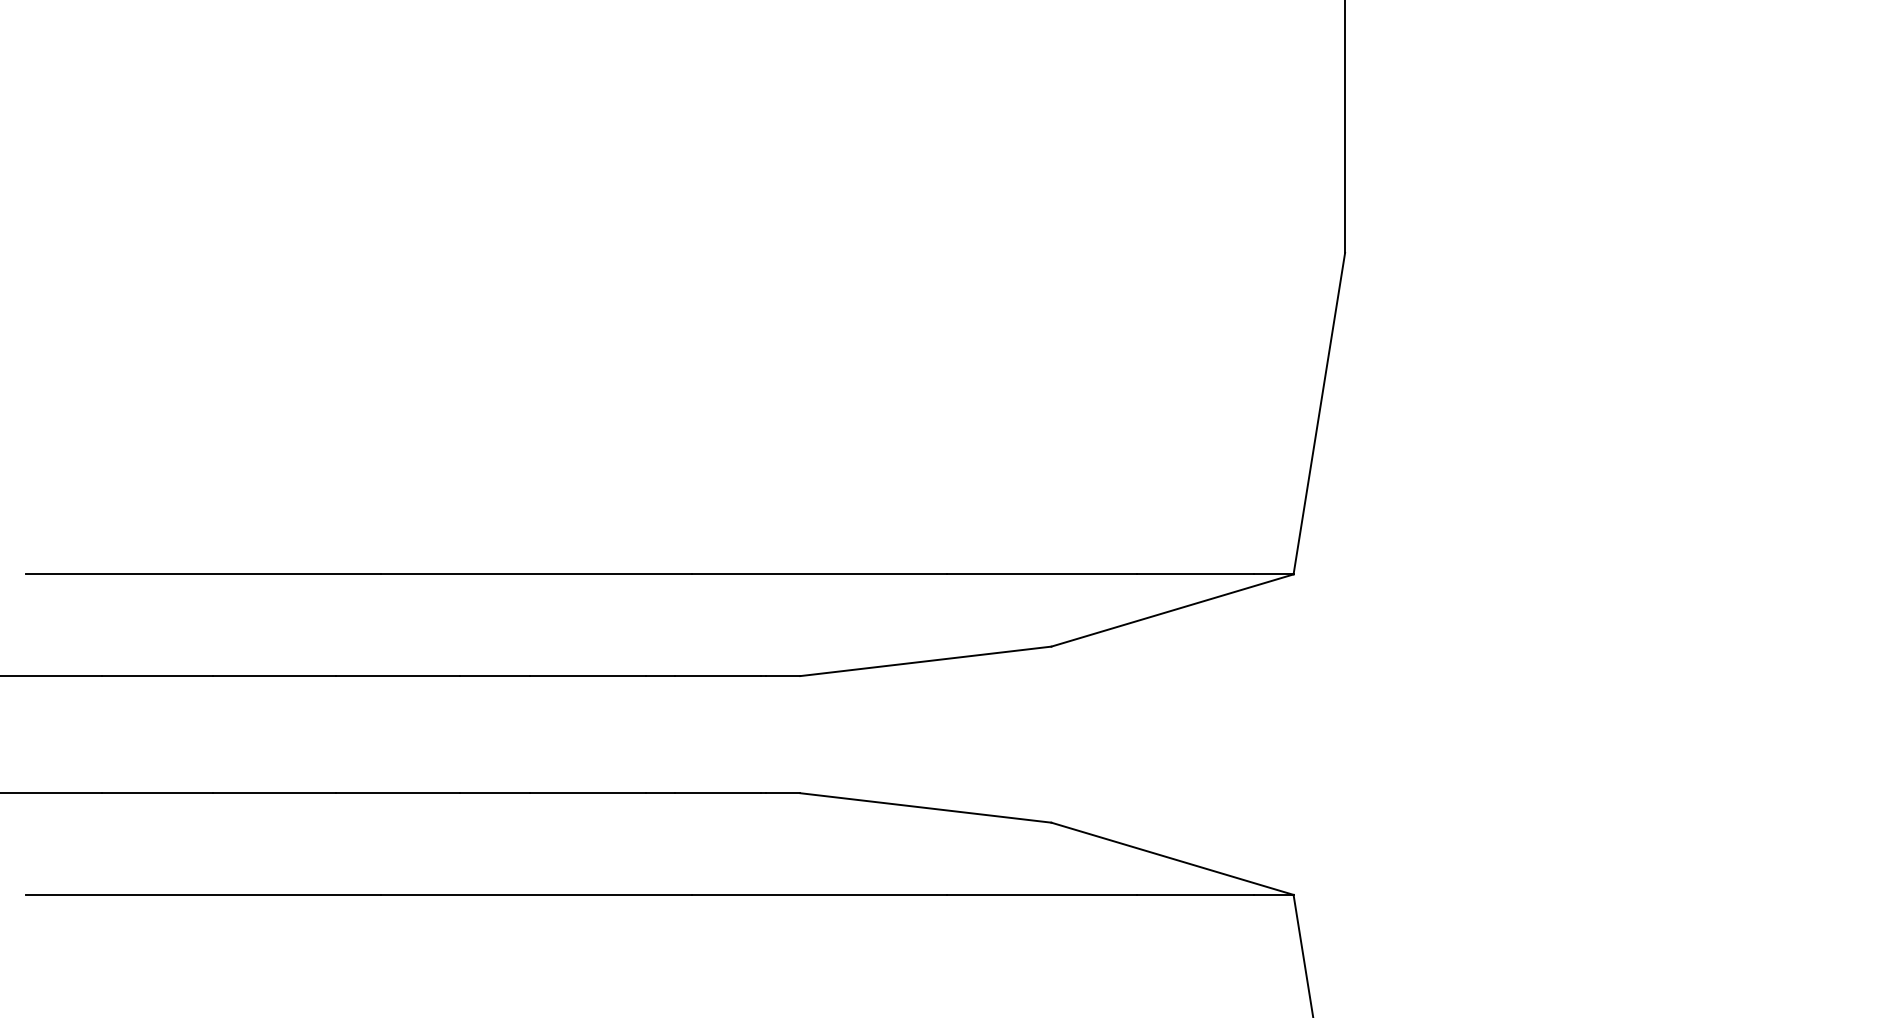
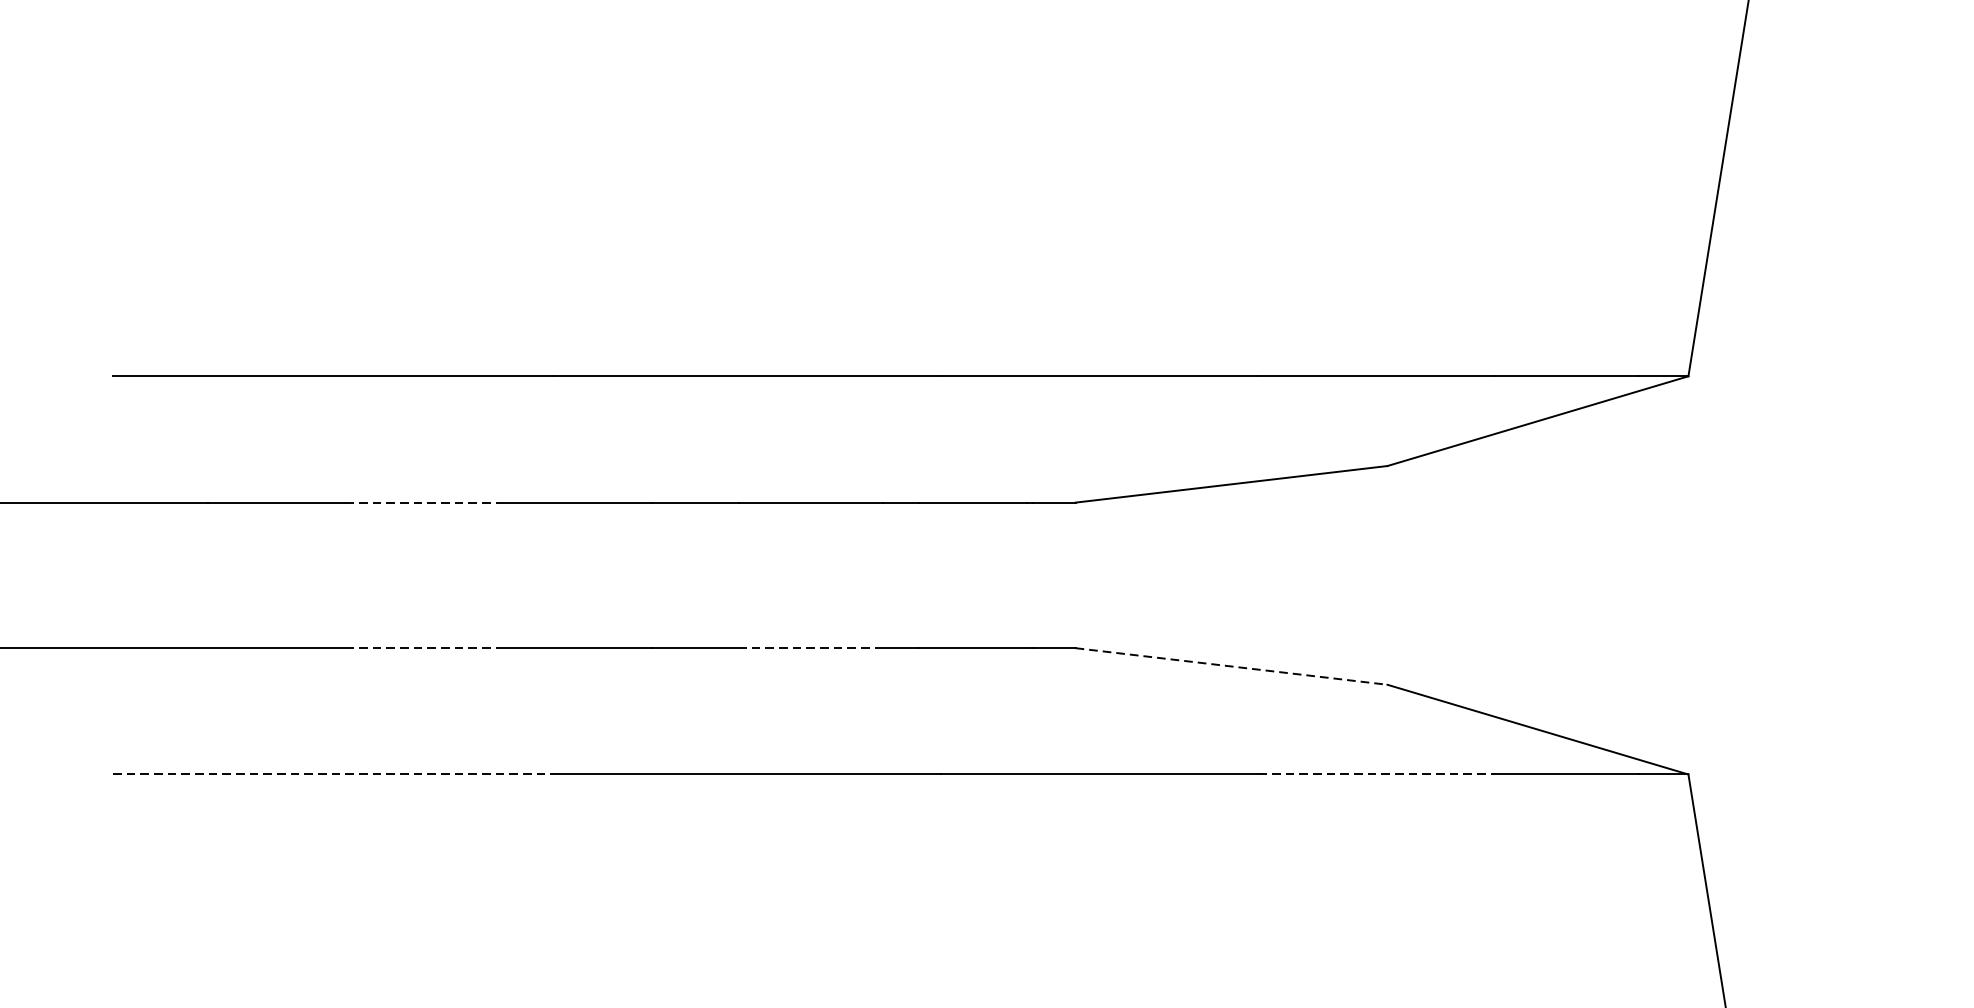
line: (274, 676) -> (422, 503), solid -> dashed
line: (274, 793) -> (422, 648), solid -> dashed
line: (587, 793) -> (811, 648), solid -> dashed
line: (926, 808) -> (1232, 667), solid -> dashed
line: (203, 894) -> (333, 774), solid -> dashed
line: (1042, 894) -> (1376, 774), solid -> dashed

